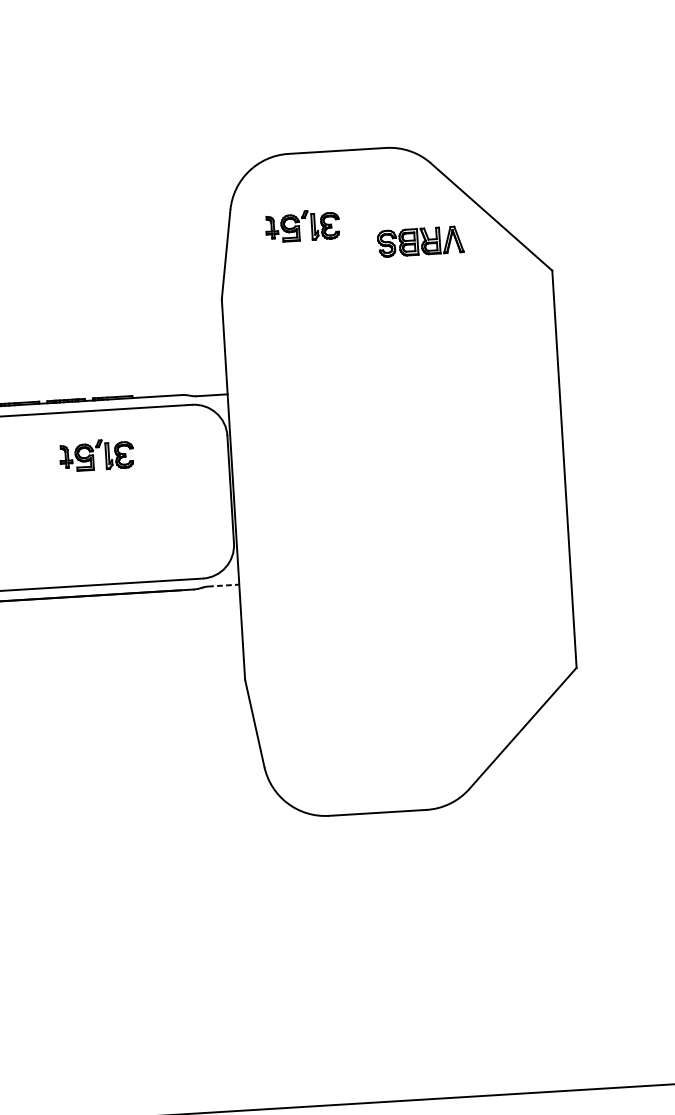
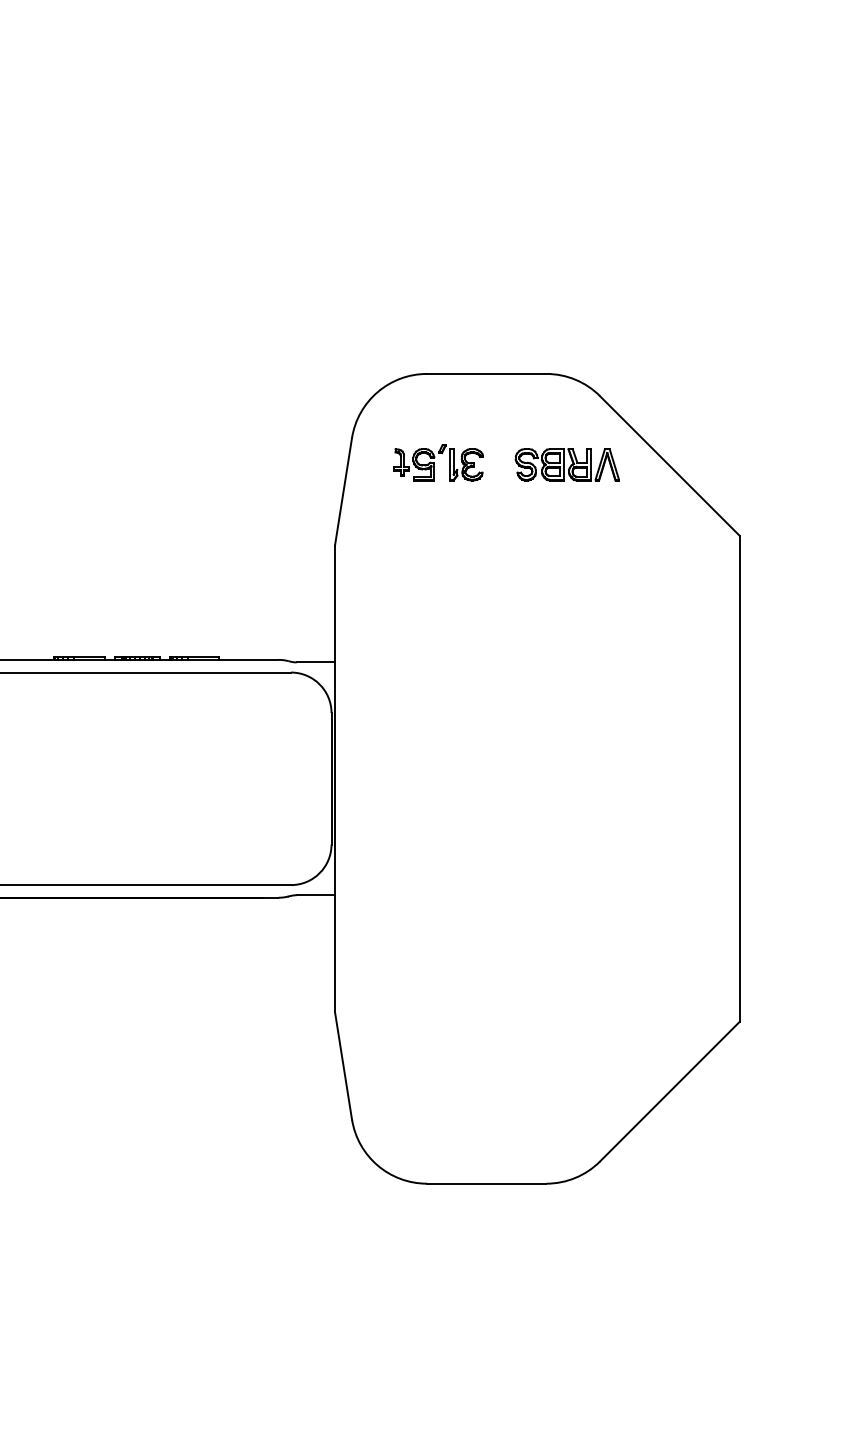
part: (419, 241) -> (566, 464), moved
part: (96, 454) -> (170, 726), removed
line: (224, 585) -> (316, 895), dashed -> solid

